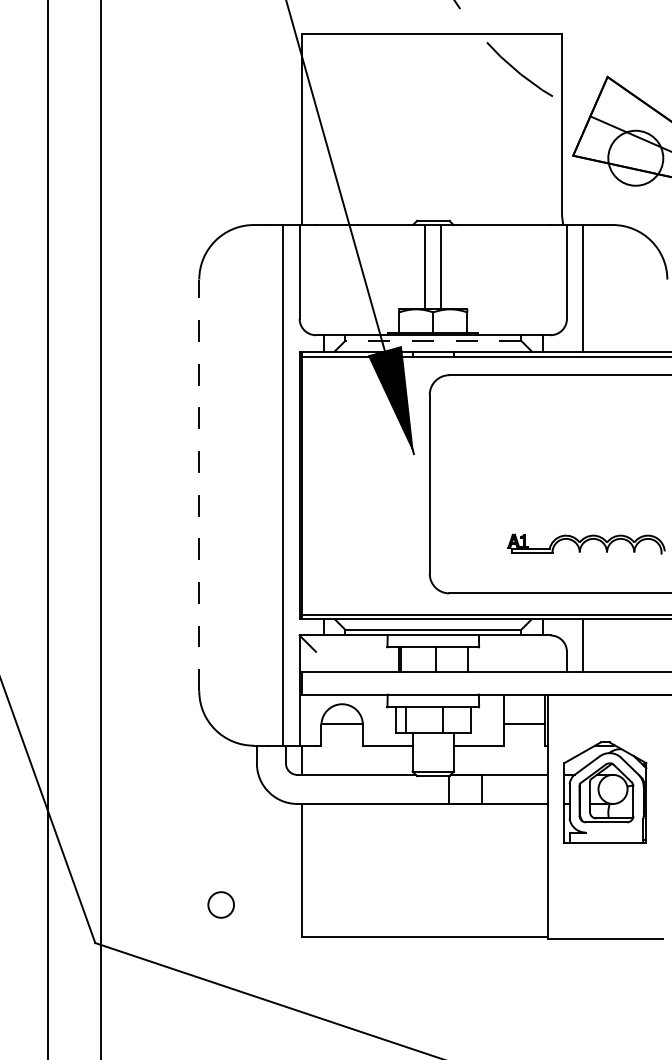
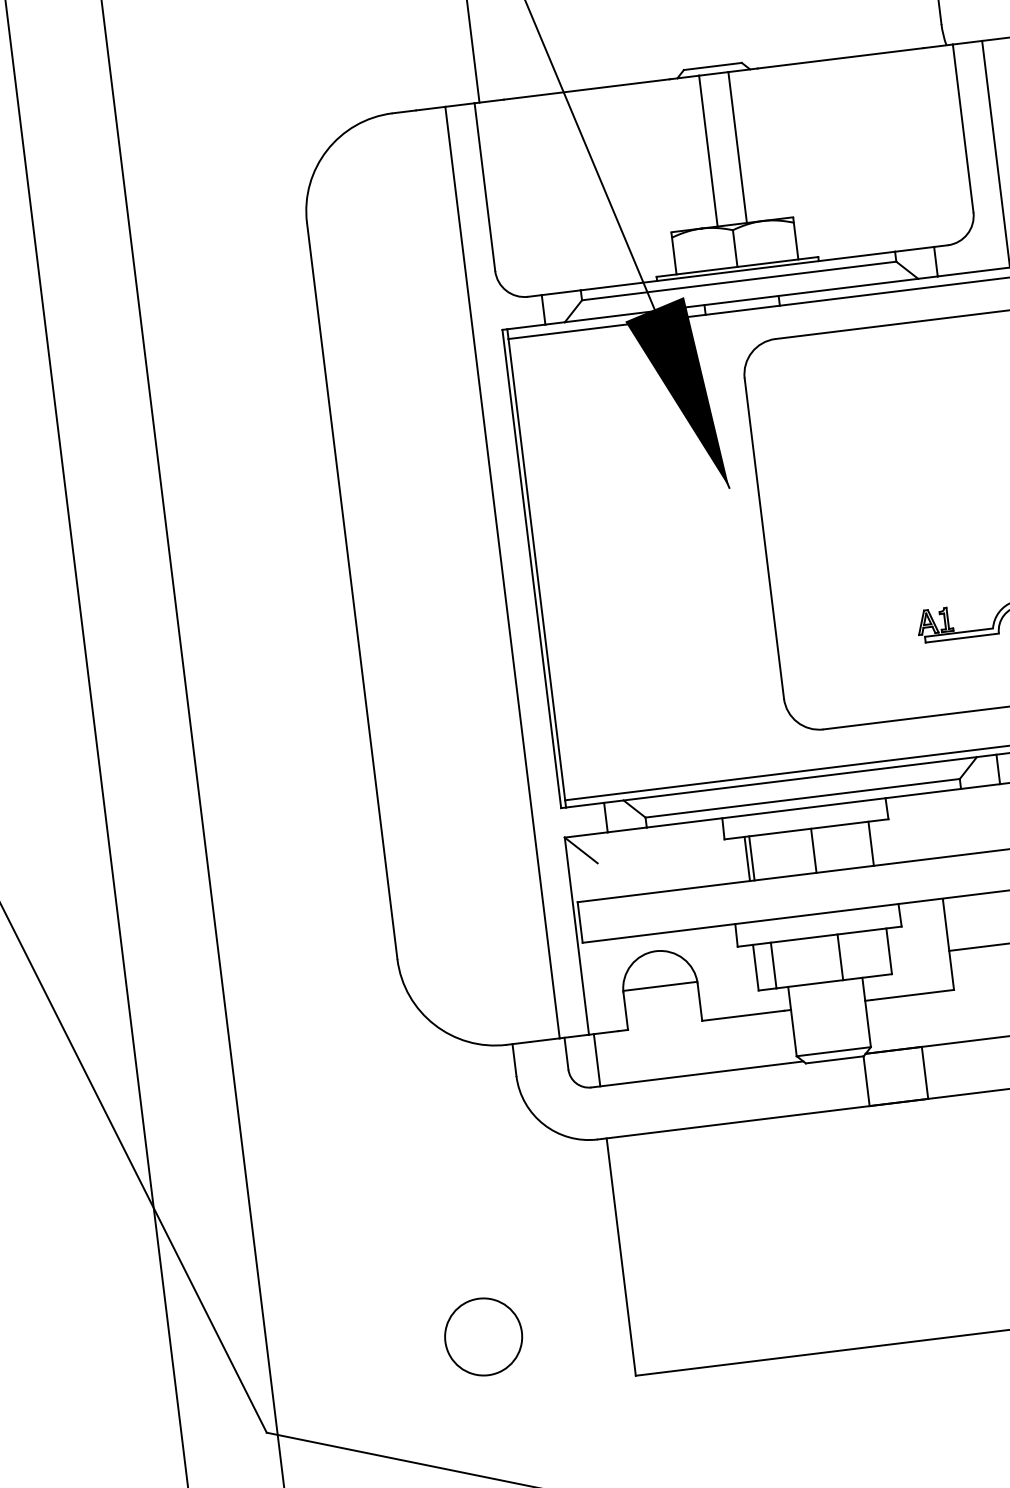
line: (433, 340) -> (739, 280), dashed -> solid
line: (199, 485) -> (352, 591), dashed -> solid
circle: (220, 904) -> (482, 1336), size x1.67

